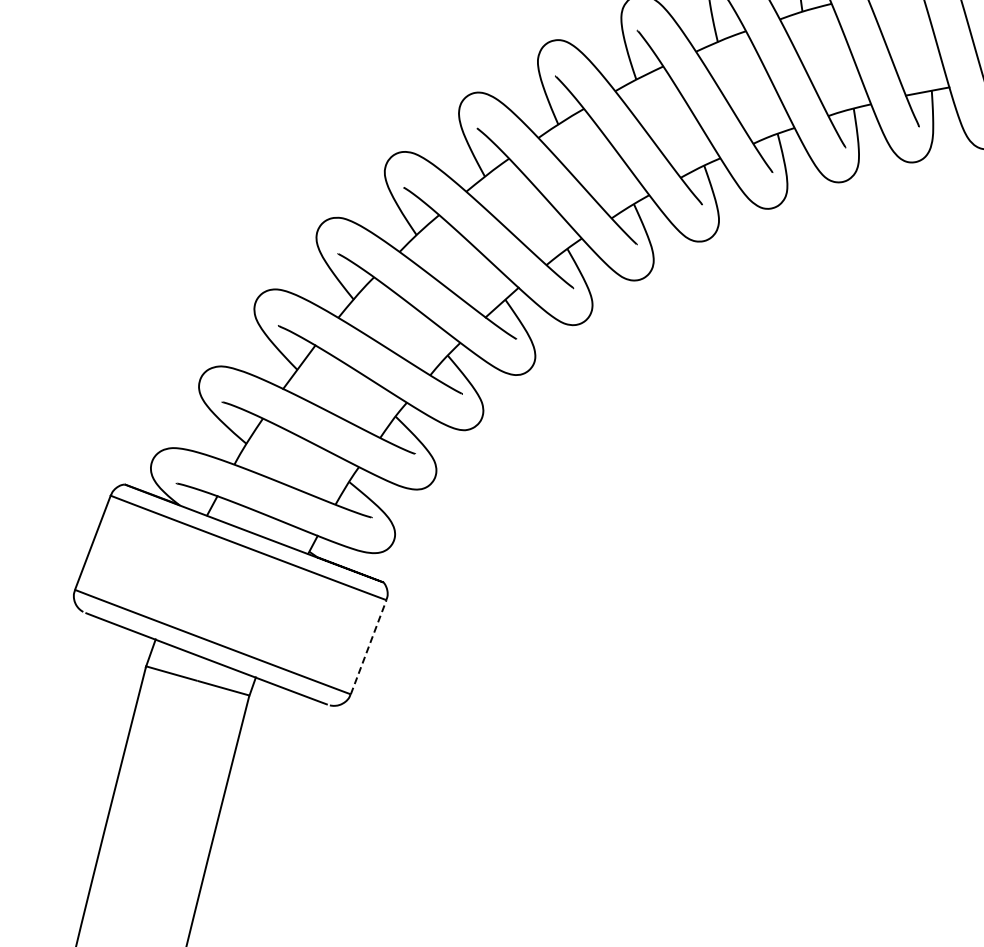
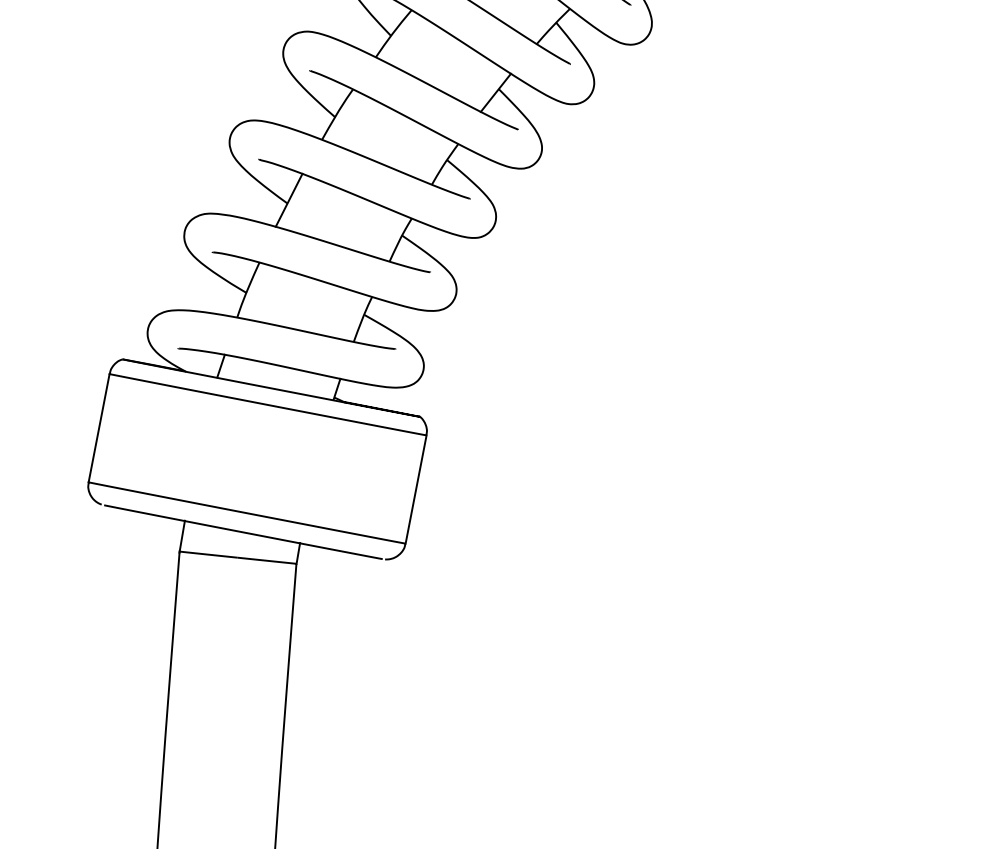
line: (368, 646) -> (415, 488), dashed -> solid

